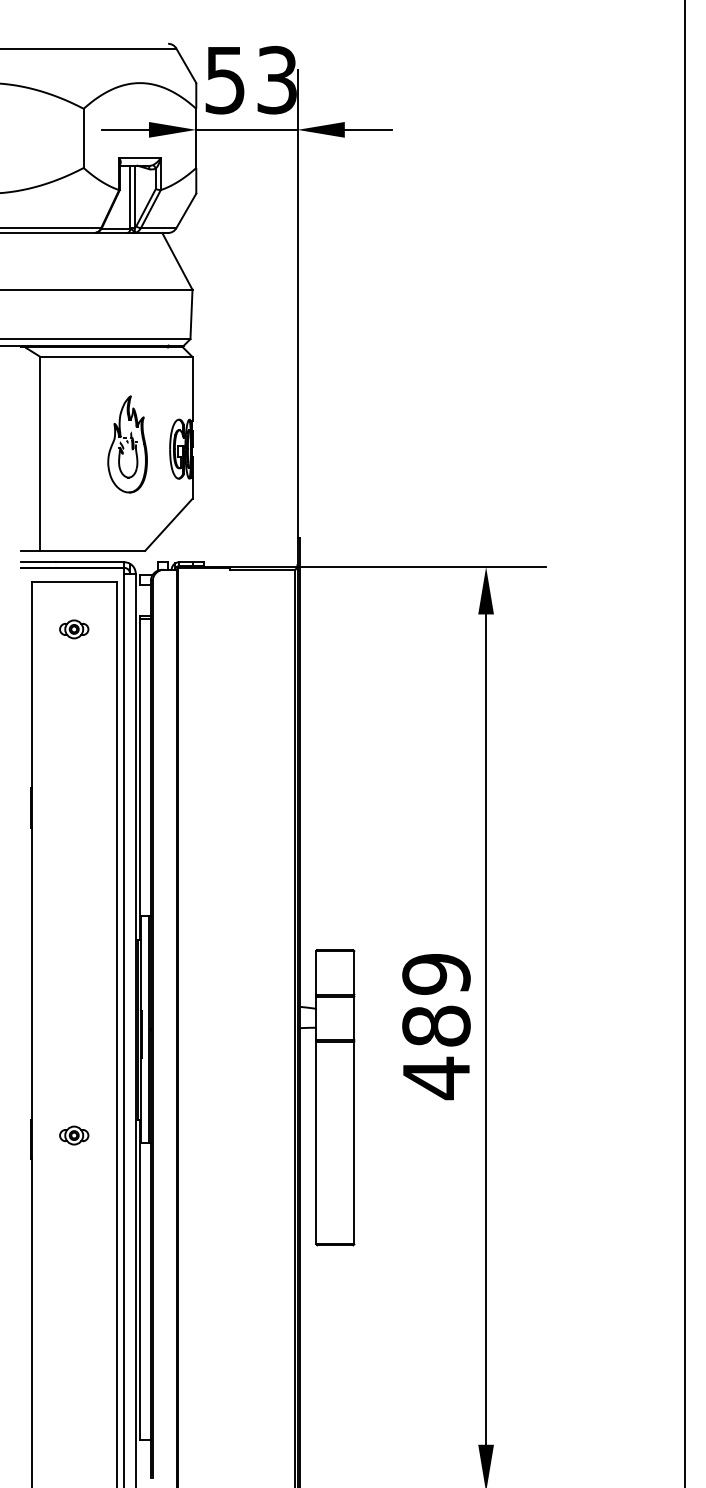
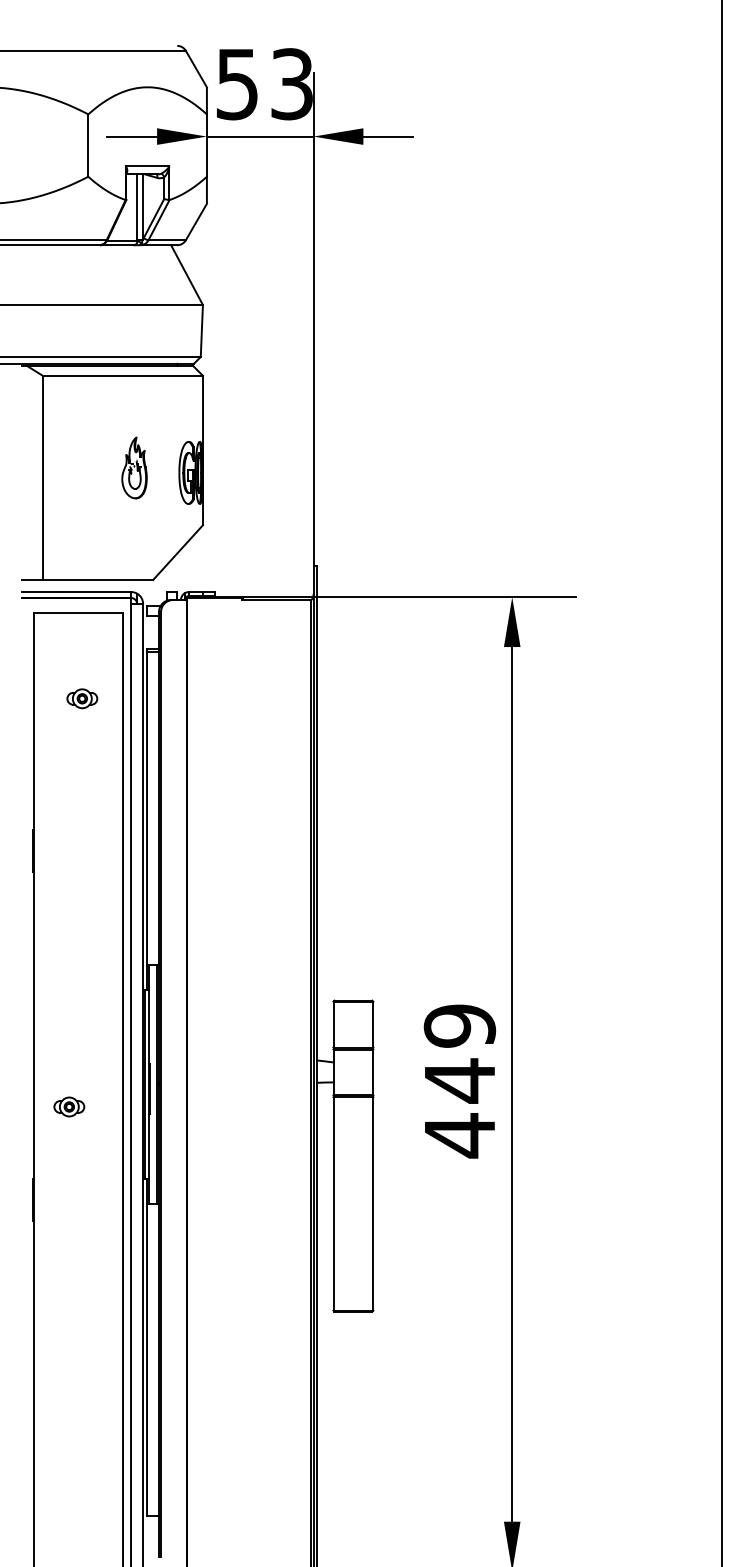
part: (127, 444) -> (134, 467), size x0.6
part: (74, 629) -> (82, 698), moved
text: (436, 1025) -> (459, 1080), 489 -> 449
part: (74, 1135) -> (69, 1106), moved

